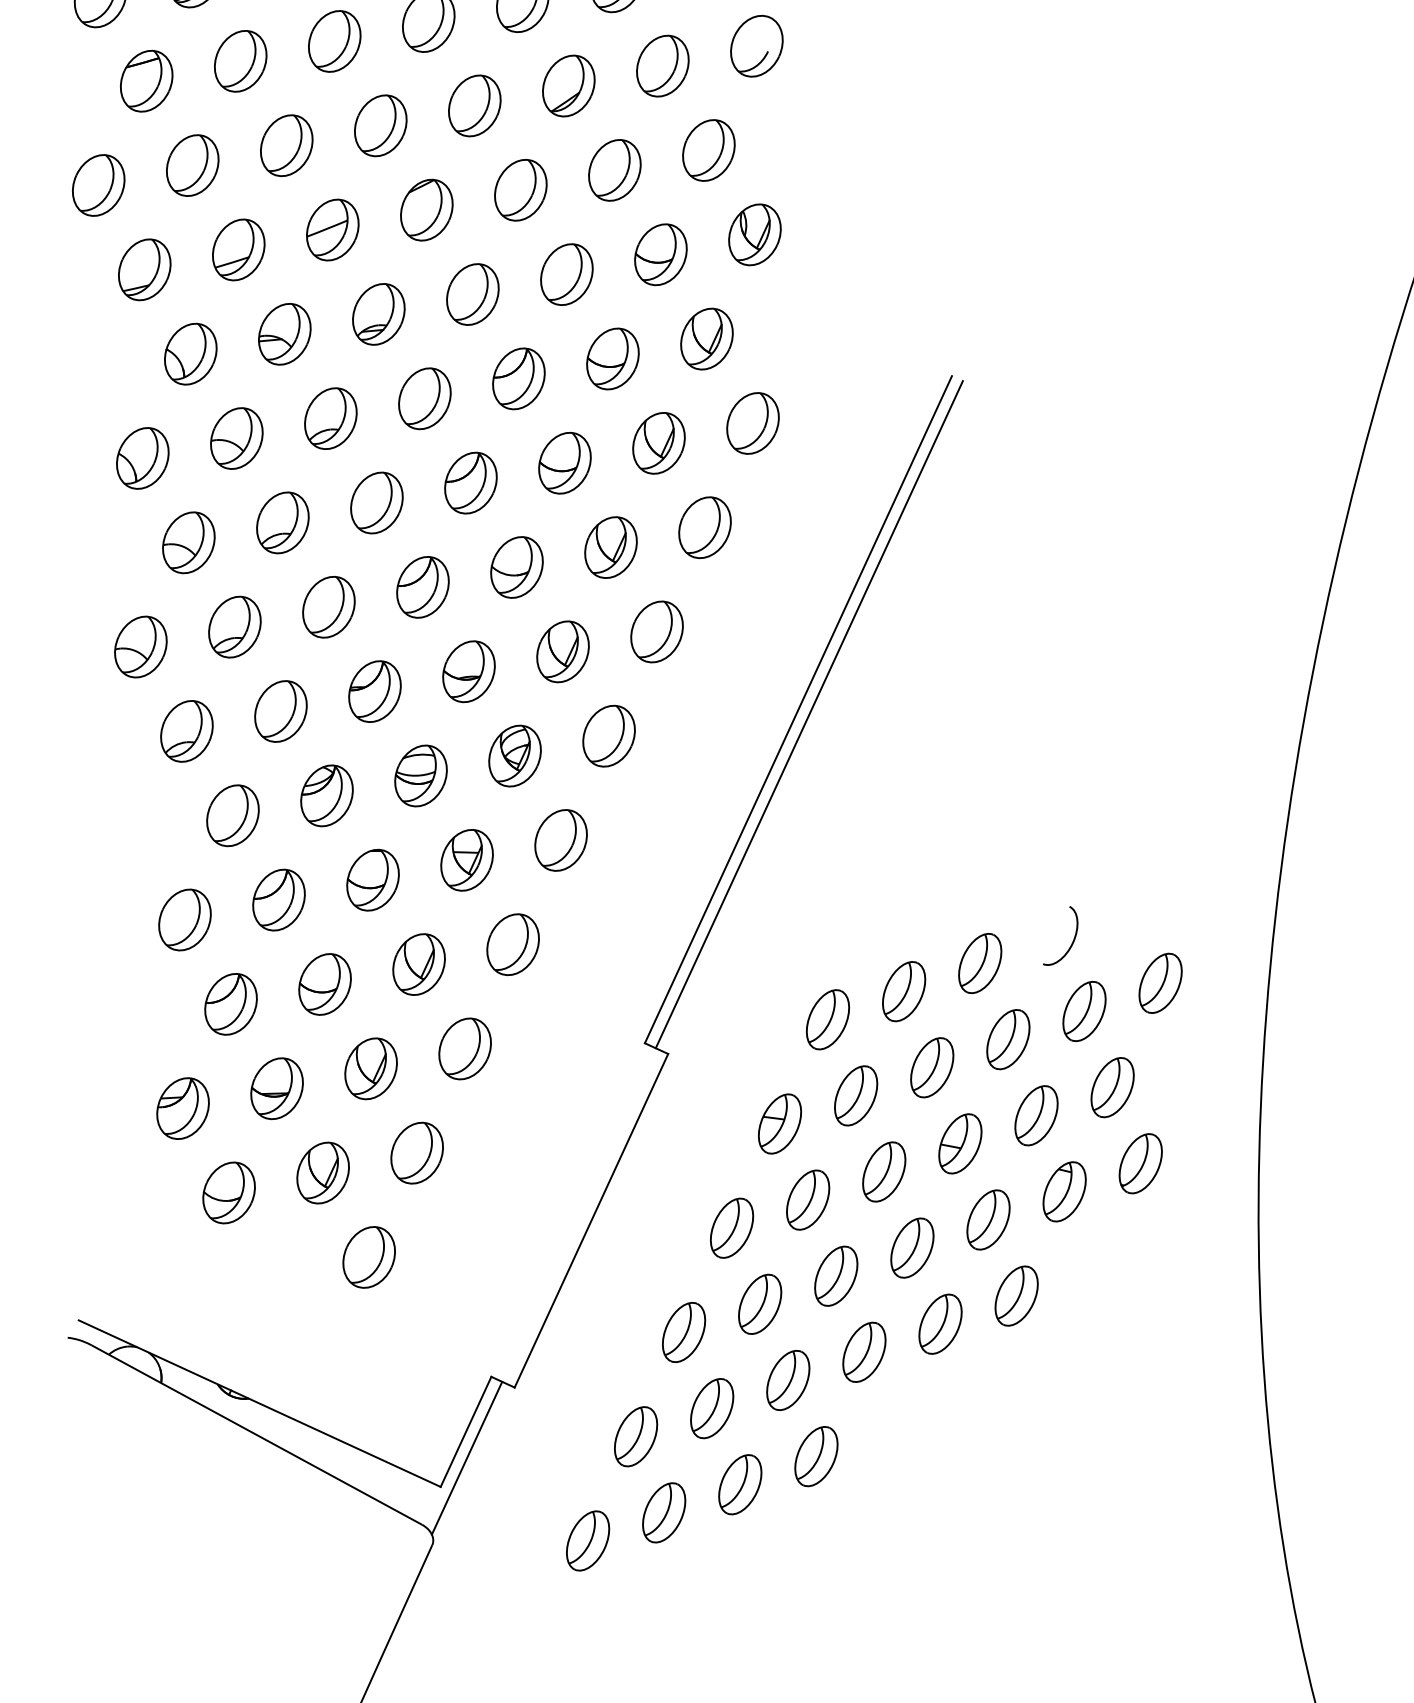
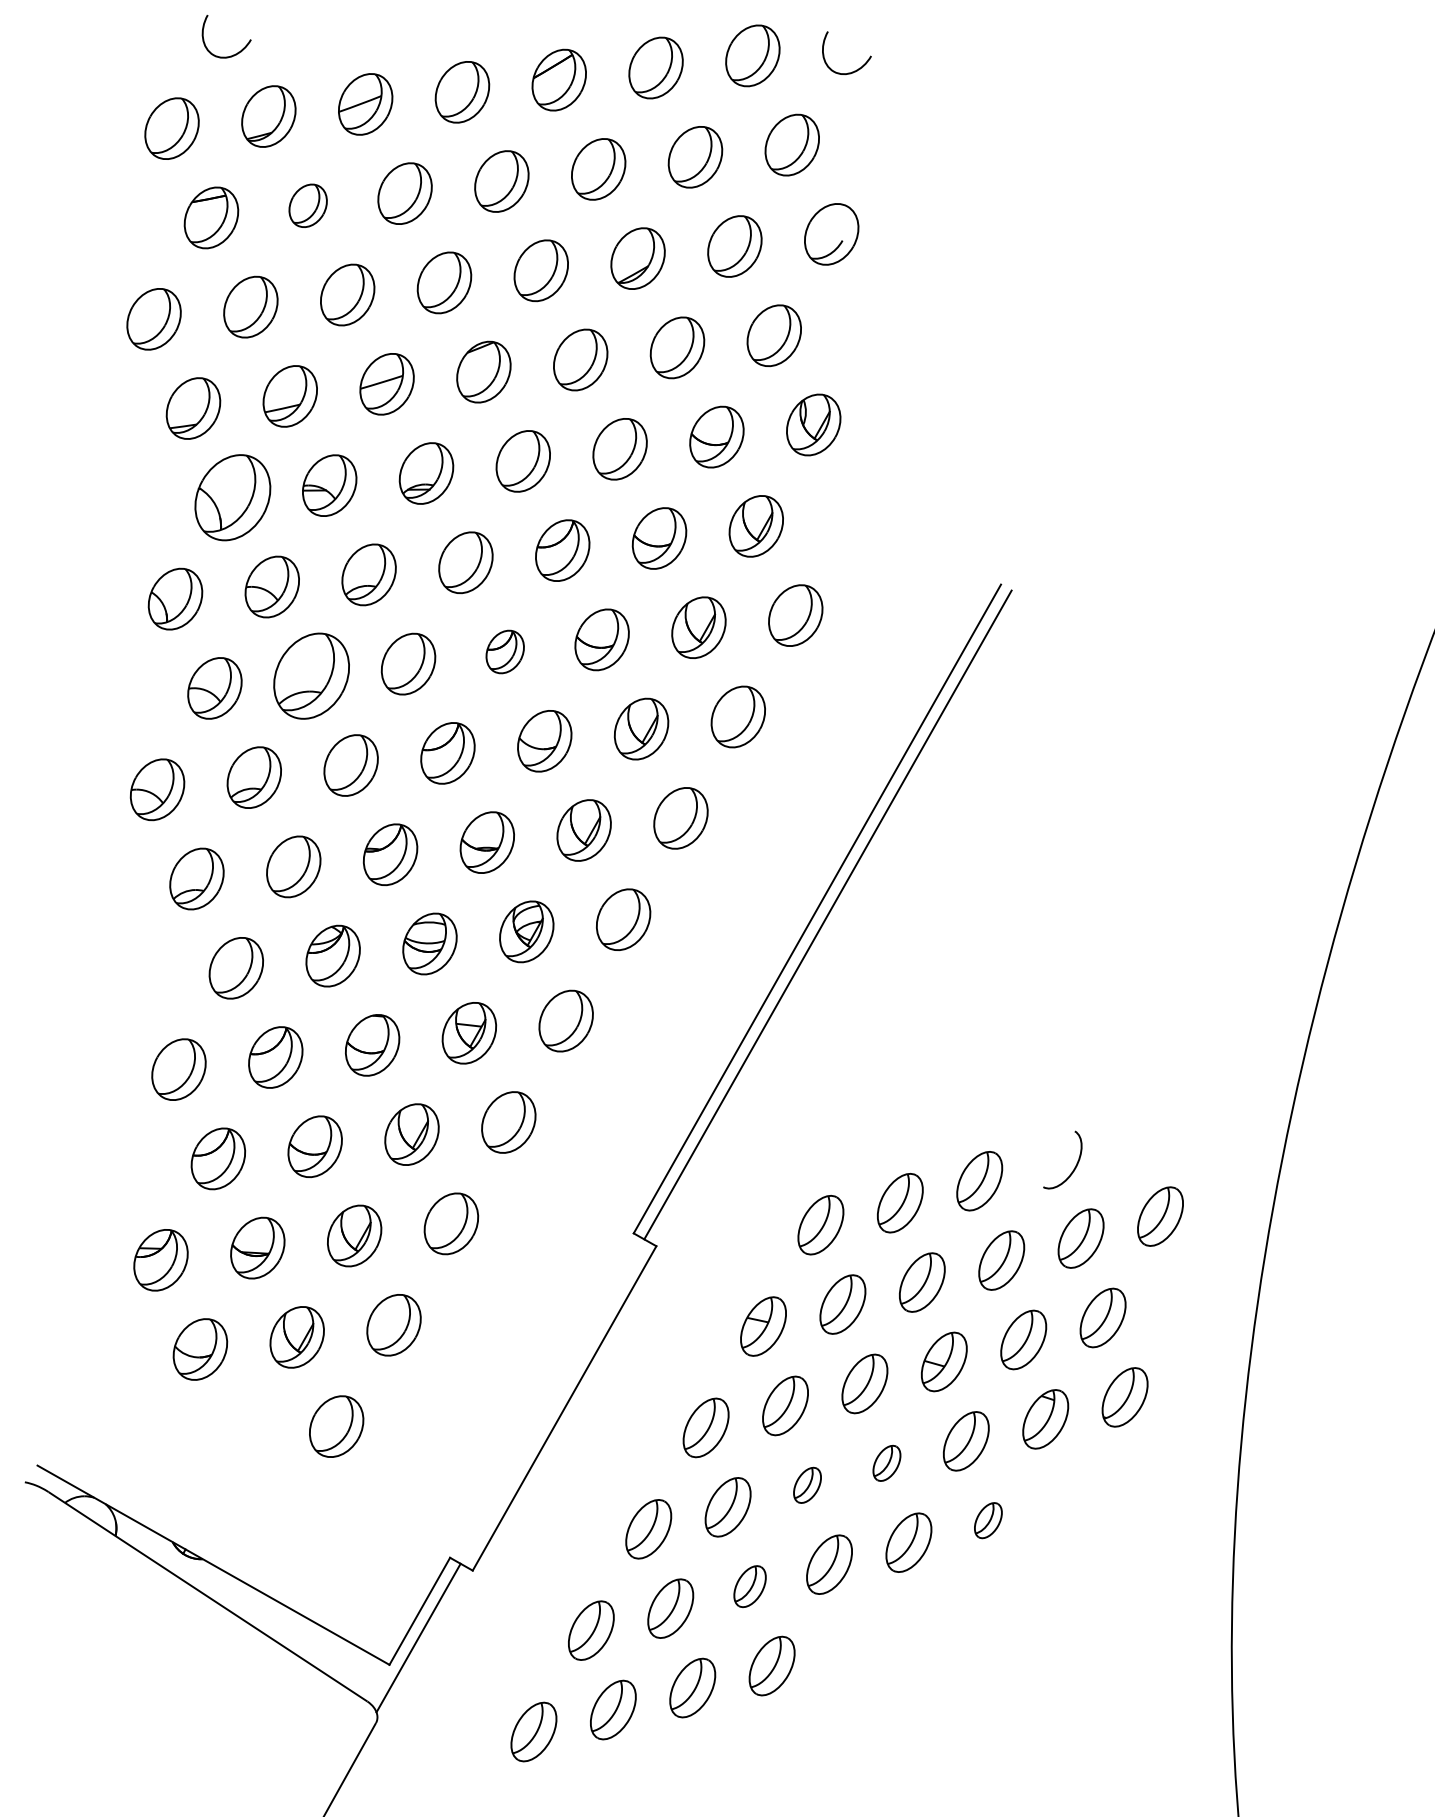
part: (239, 61) -> (307, 205), size x0.7
part: (190, 353) -> (232, 497), size x1.4
part: (470, 482) -> (504, 651), size x0.7
part: (282, 523) -> (311, 676), size x1.4
part: (911, 1248) -> (886, 1463), size x0.6
part: (836, 1276) -> (807, 1485), size x0.6
part: (1016, 1295) -> (988, 1520), size x0.6
part: (787, 1380) -> (749, 1586), size x0.7

